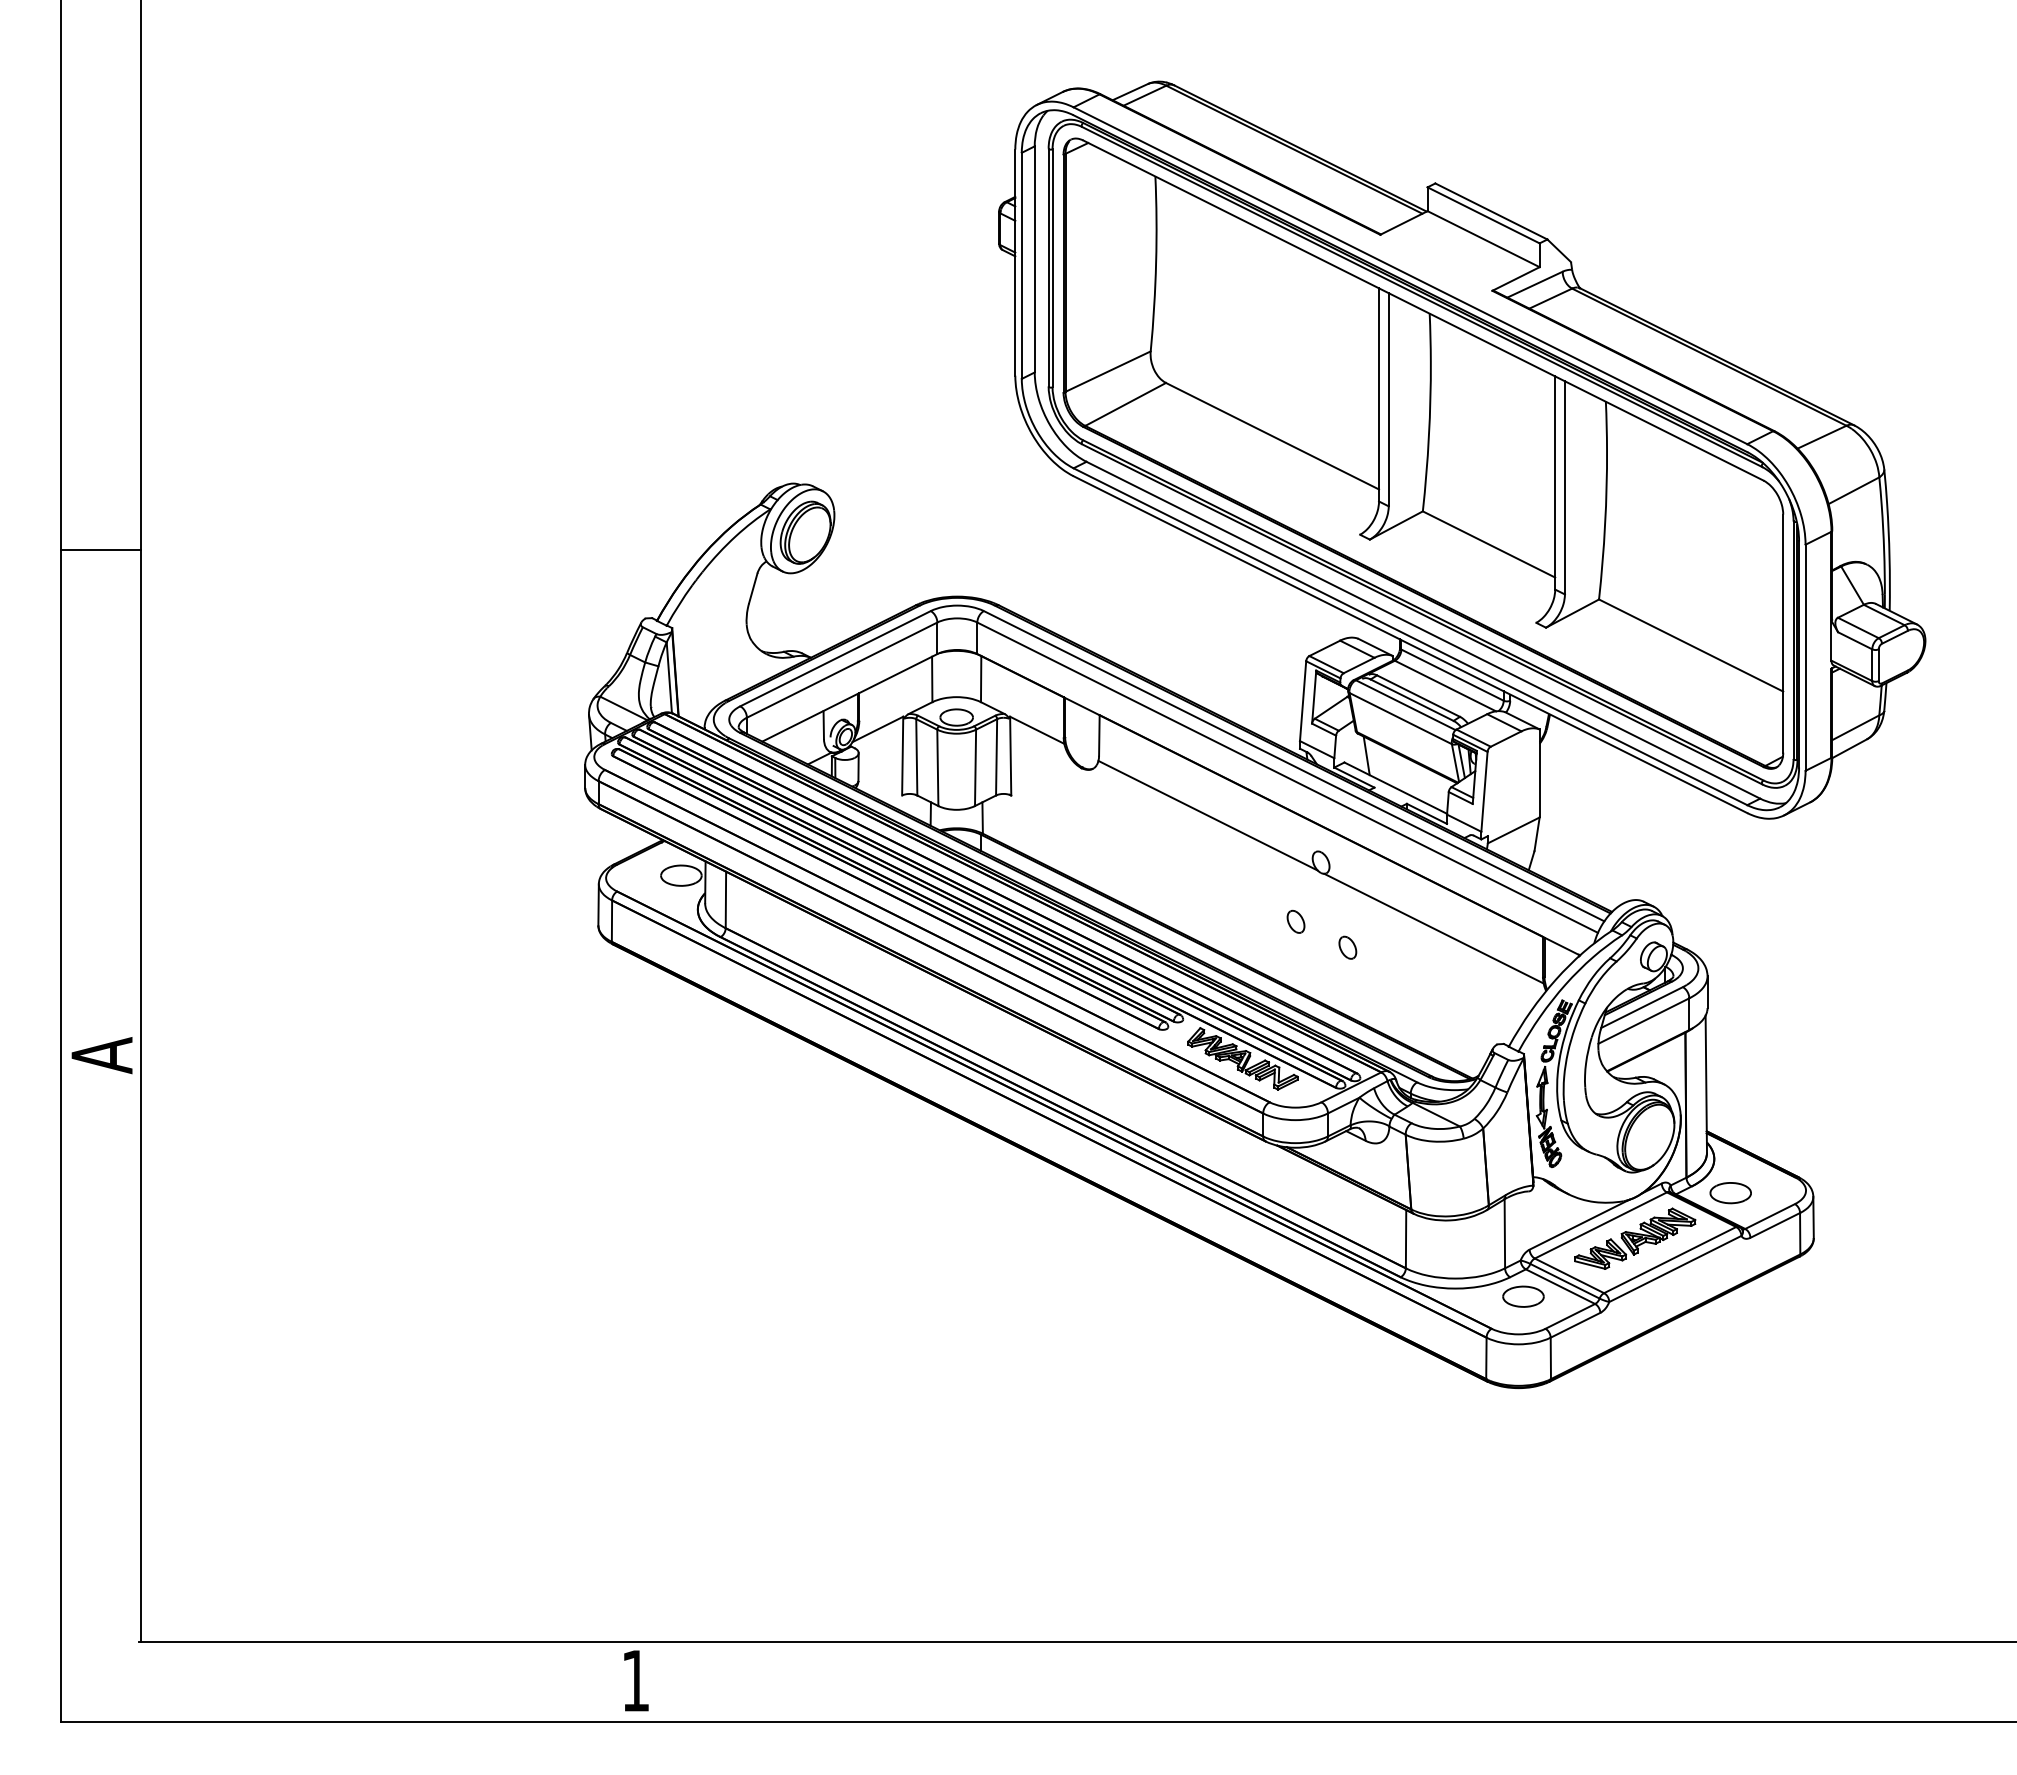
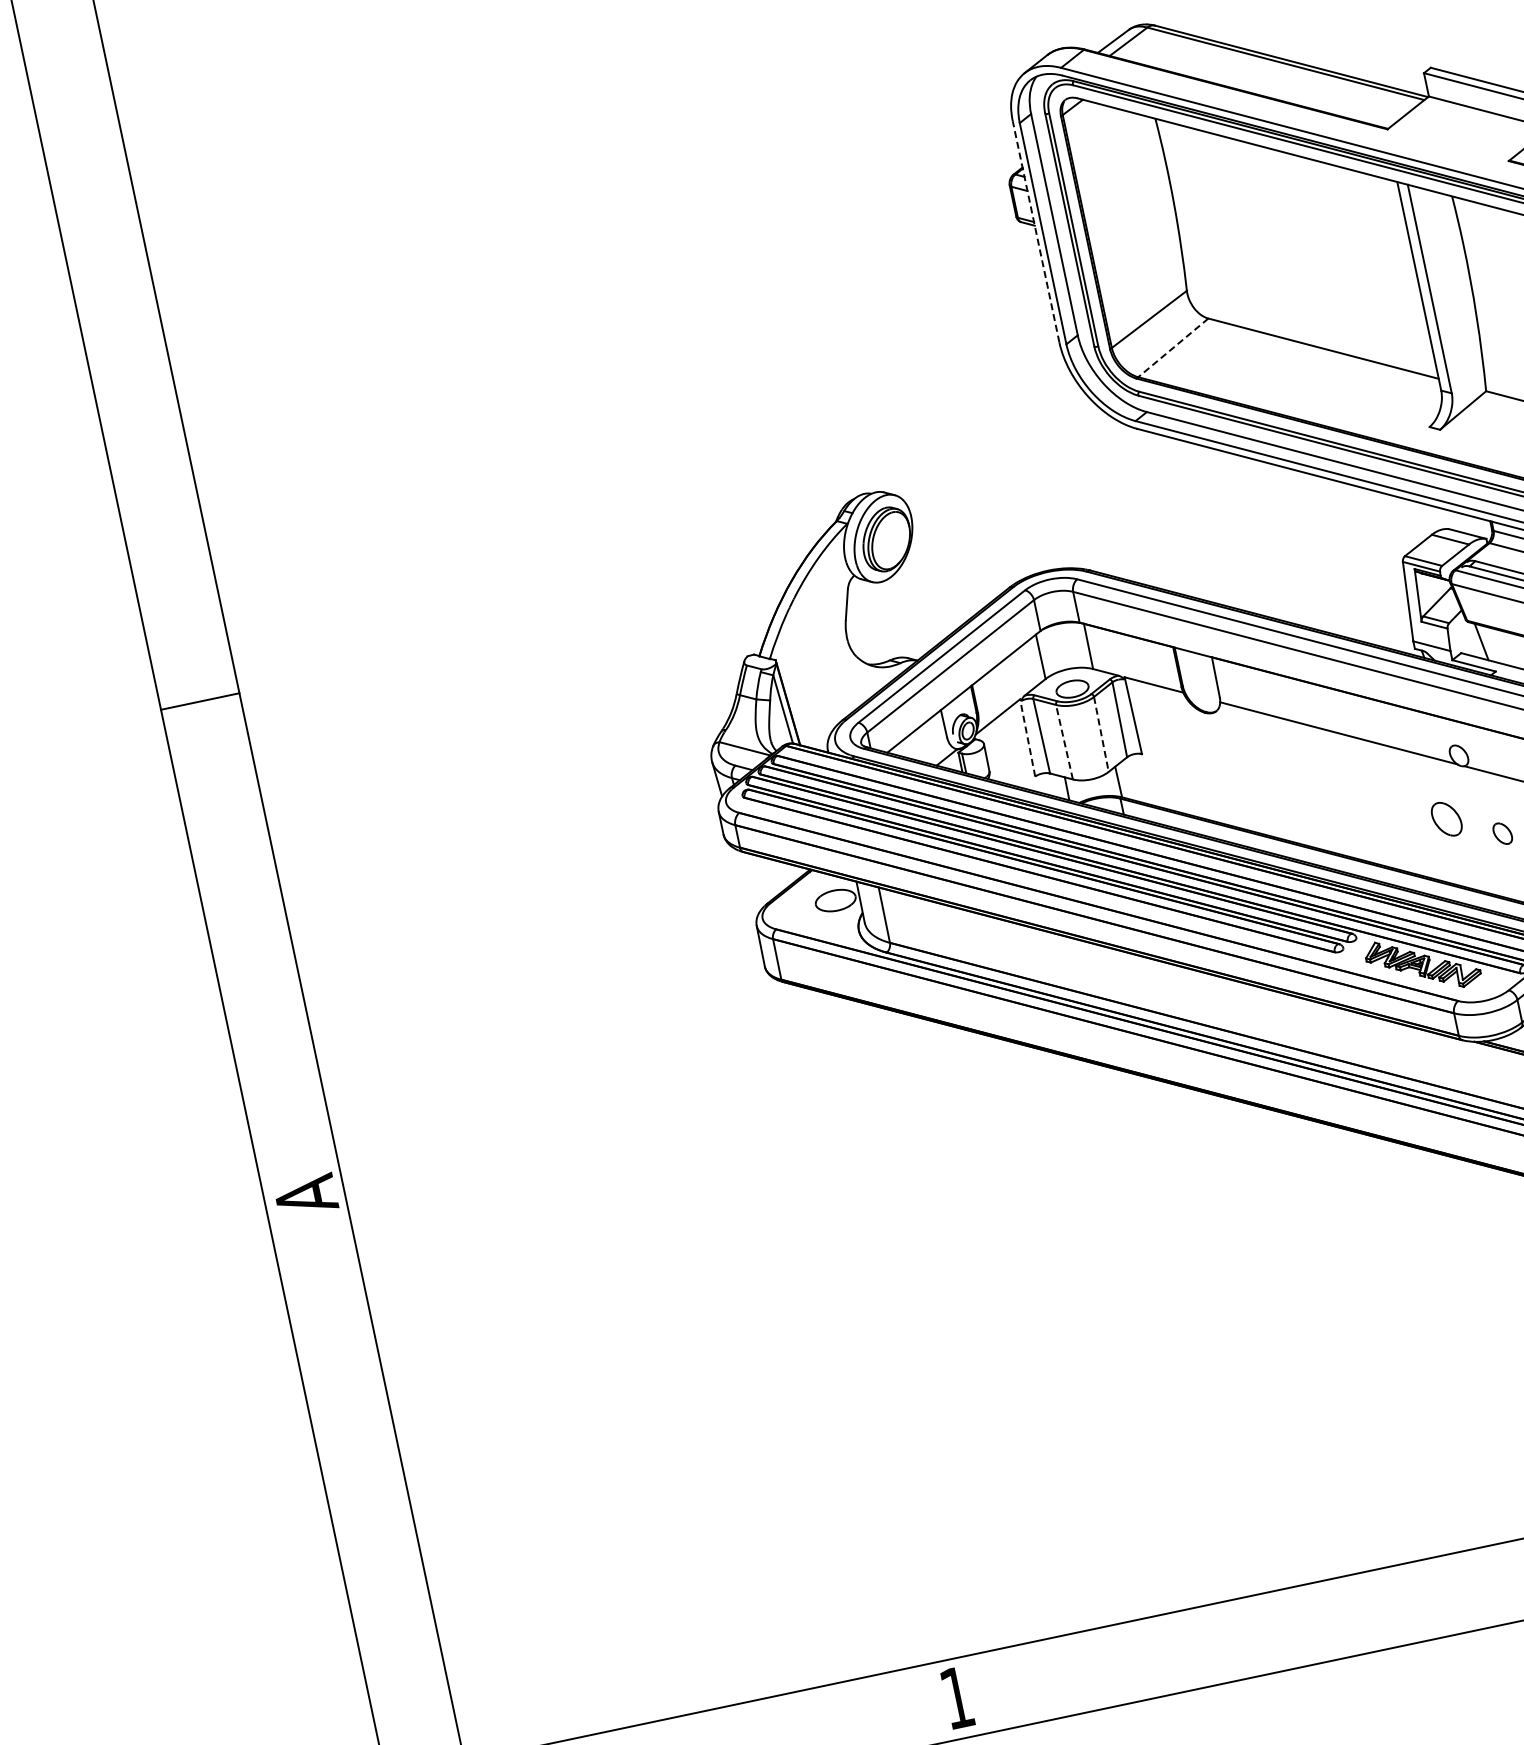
line: (1015, 262) -> (1036, 231), solid -> dashed
line: (1125, 404) -> (1173, 347), solid -> dashed
line: (902, 755) -> (1027, 737), solid -> dashed
line: (937, 767) -> (1064, 741), solid -> dashed
line: (975, 768) -> (1101, 735), solid -> dashed
part: (1295, 921) -> (1446, 818), size x1.6

